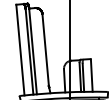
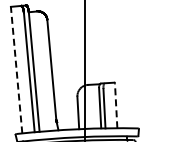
line: (20, 50) -> (16, 70), solid -> dashed
line: (92, 75) -> (116, 105), solid -> dashed

